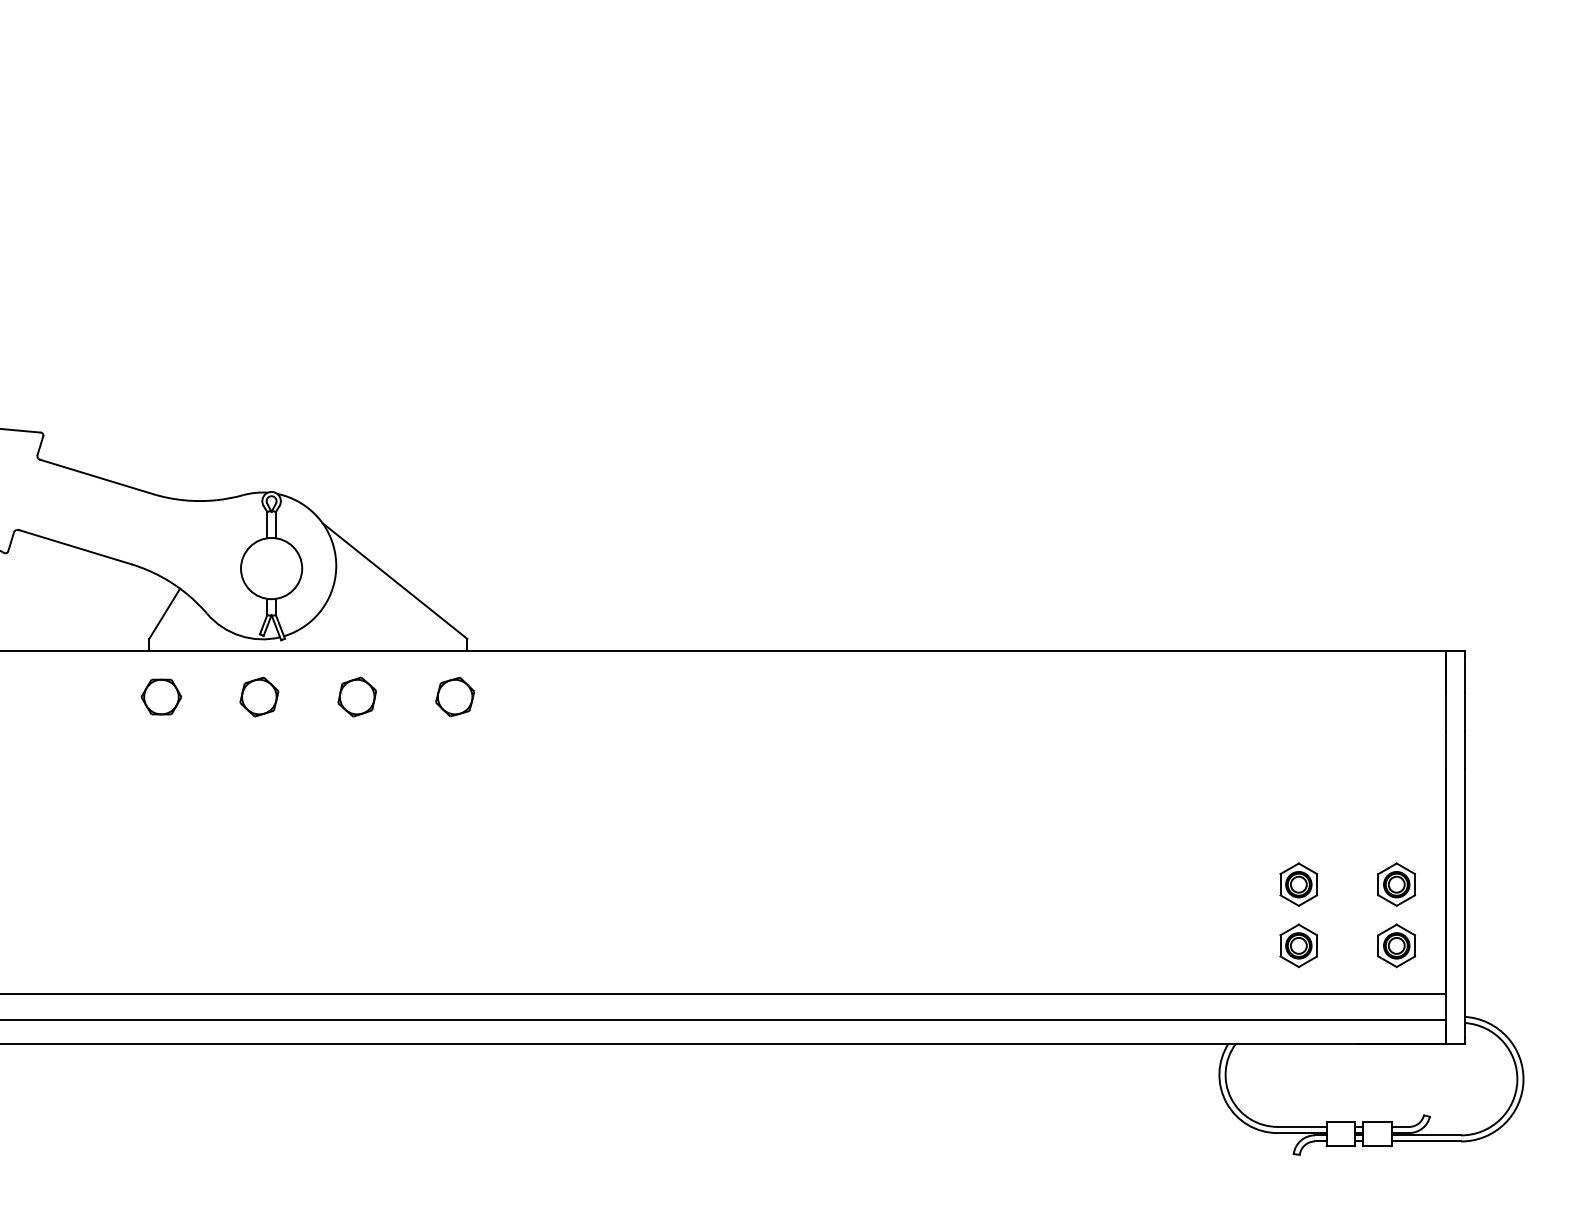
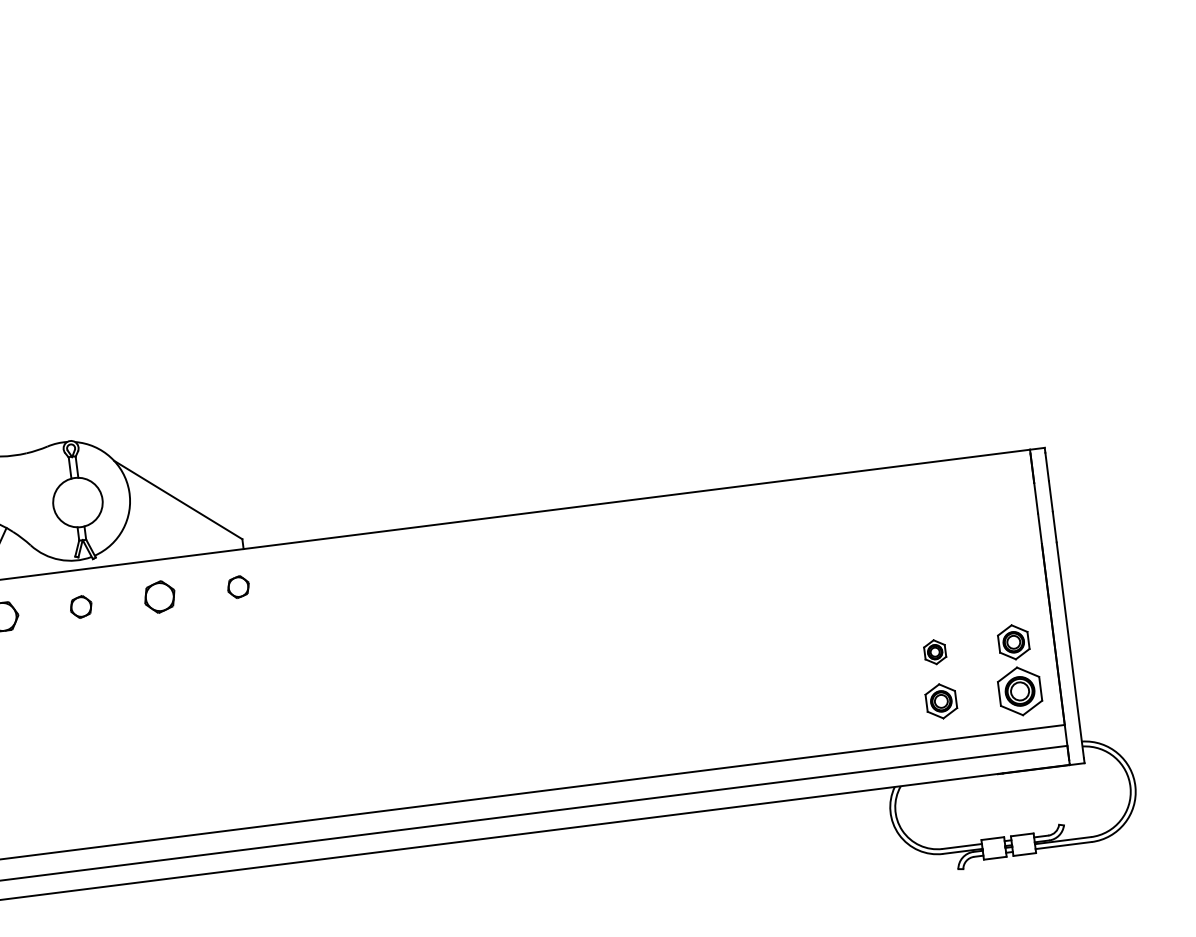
part: (259, 696) -> (81, 606), size x0.7
part: (455, 696) -> (238, 586), size x0.7
part: (1298, 884) -> (934, 652), size x0.7
part: (1396, 945) -> (1019, 691), size x1.4

